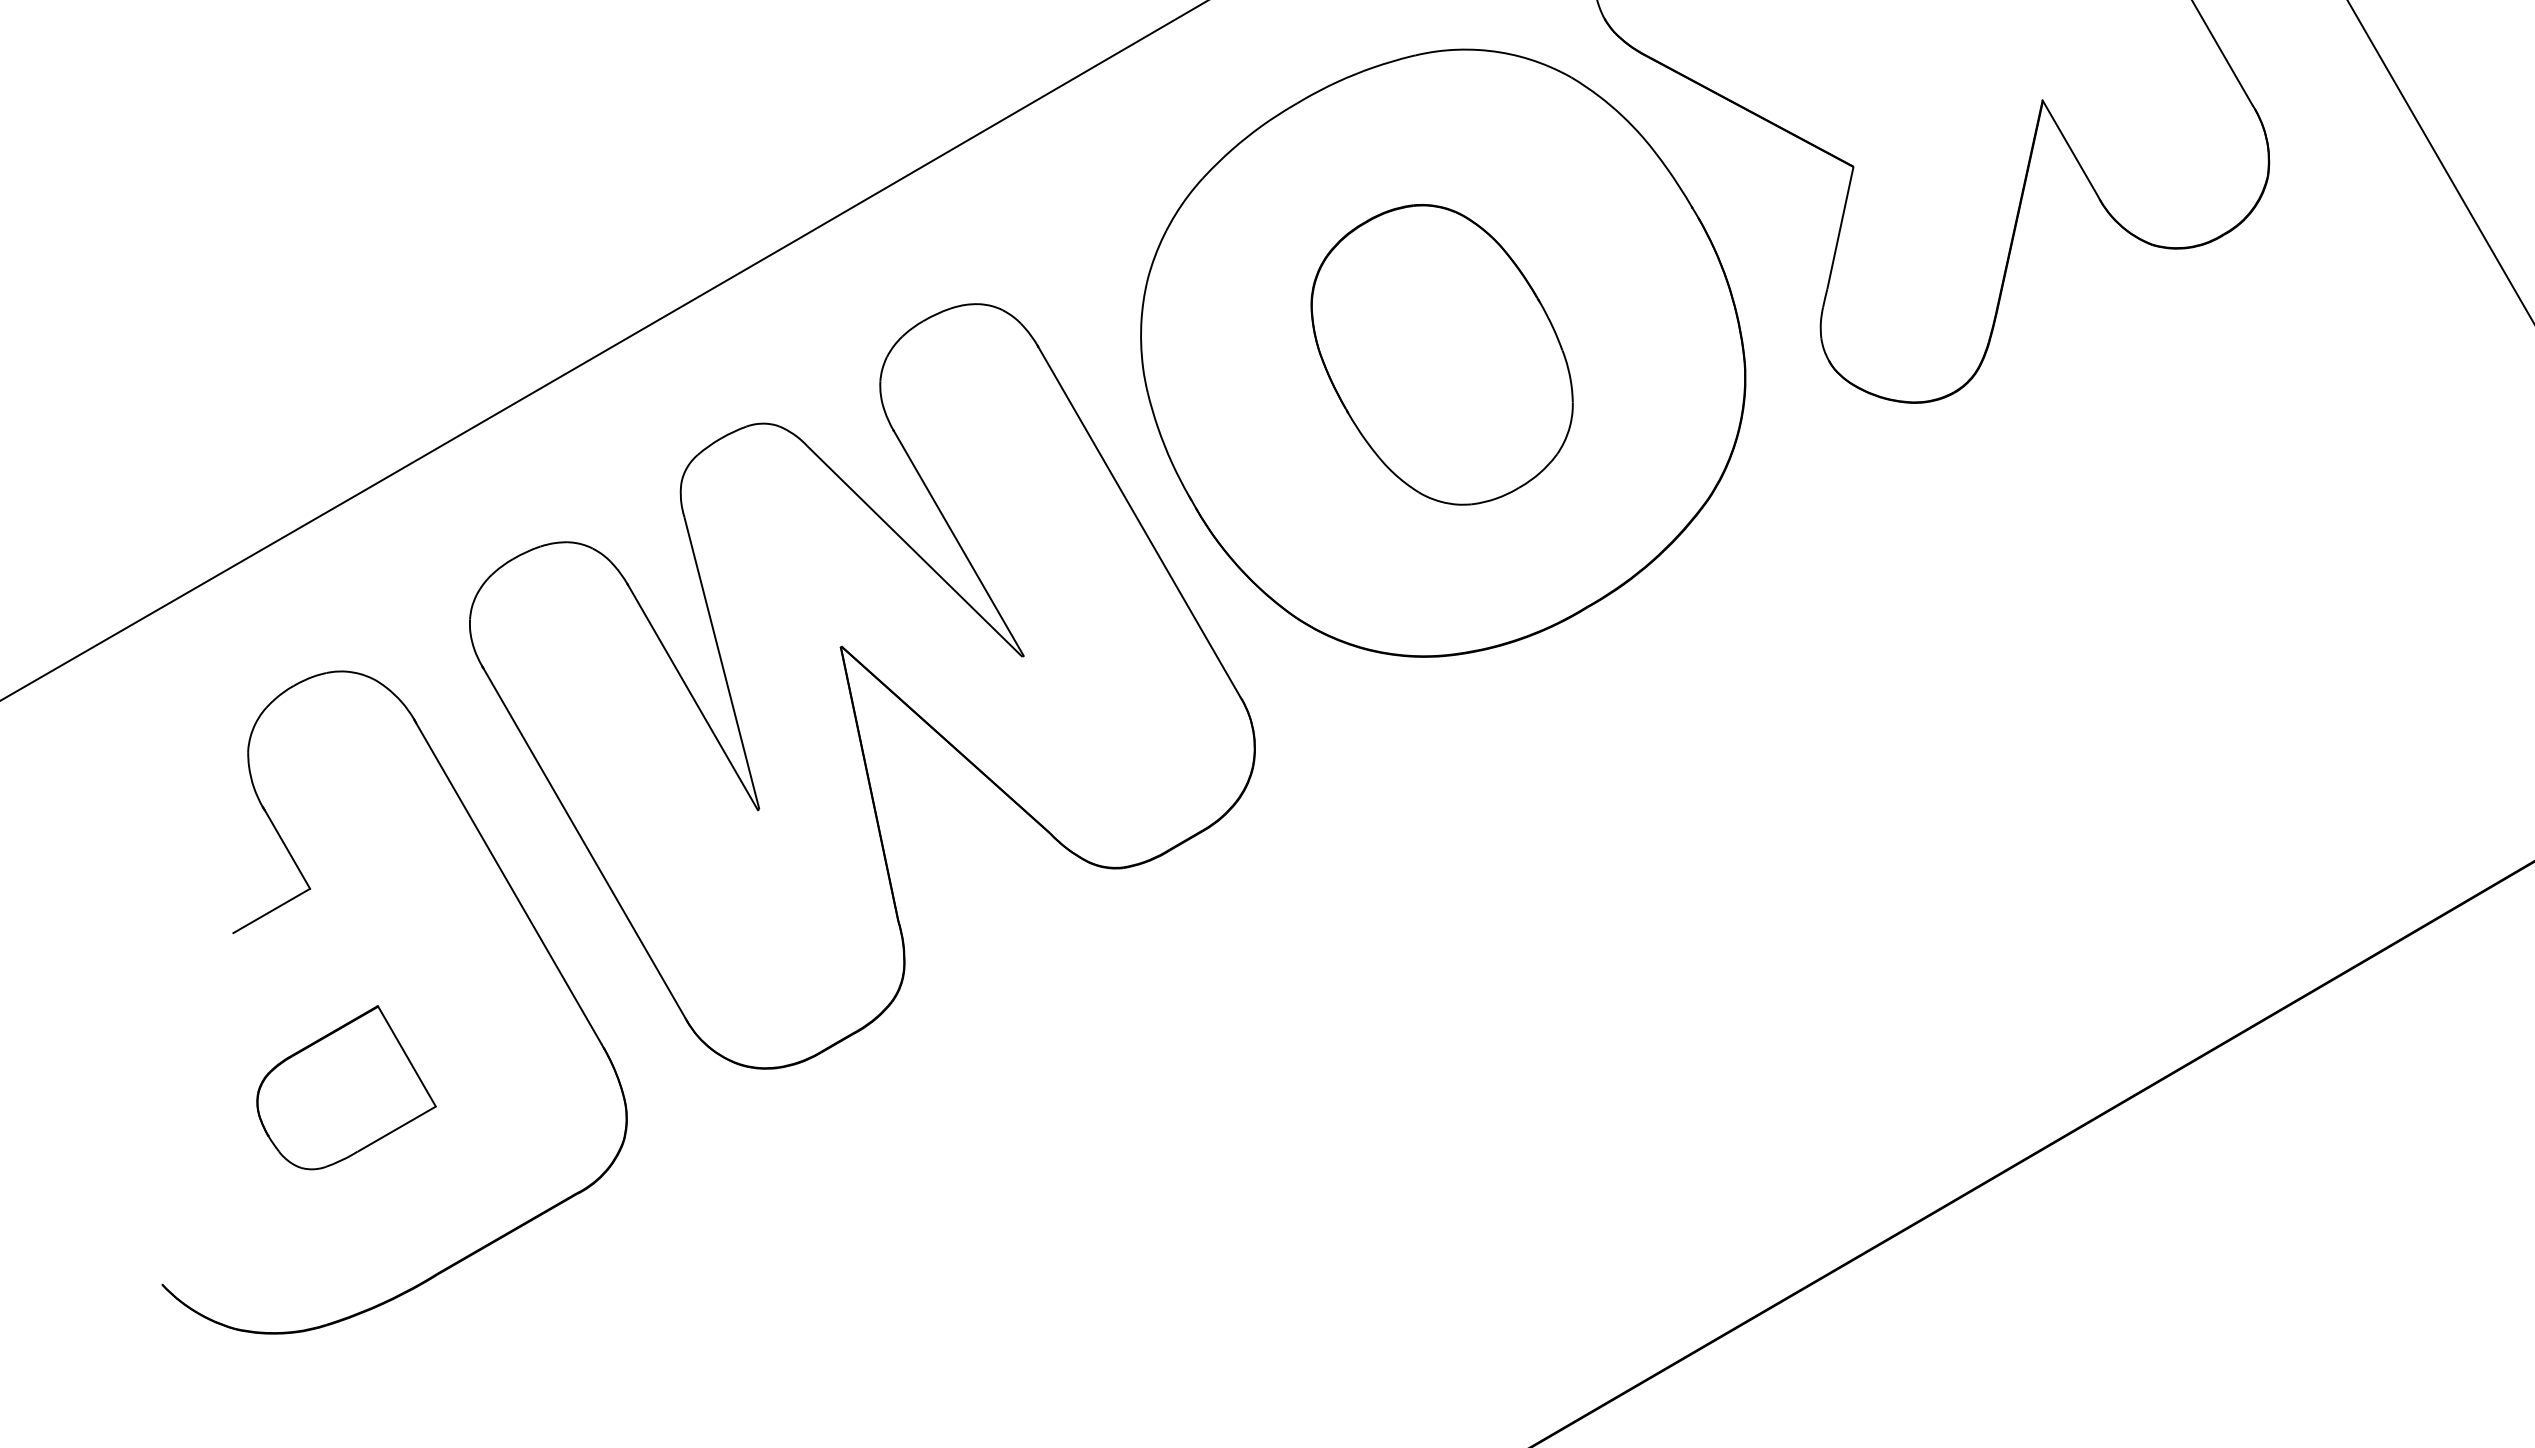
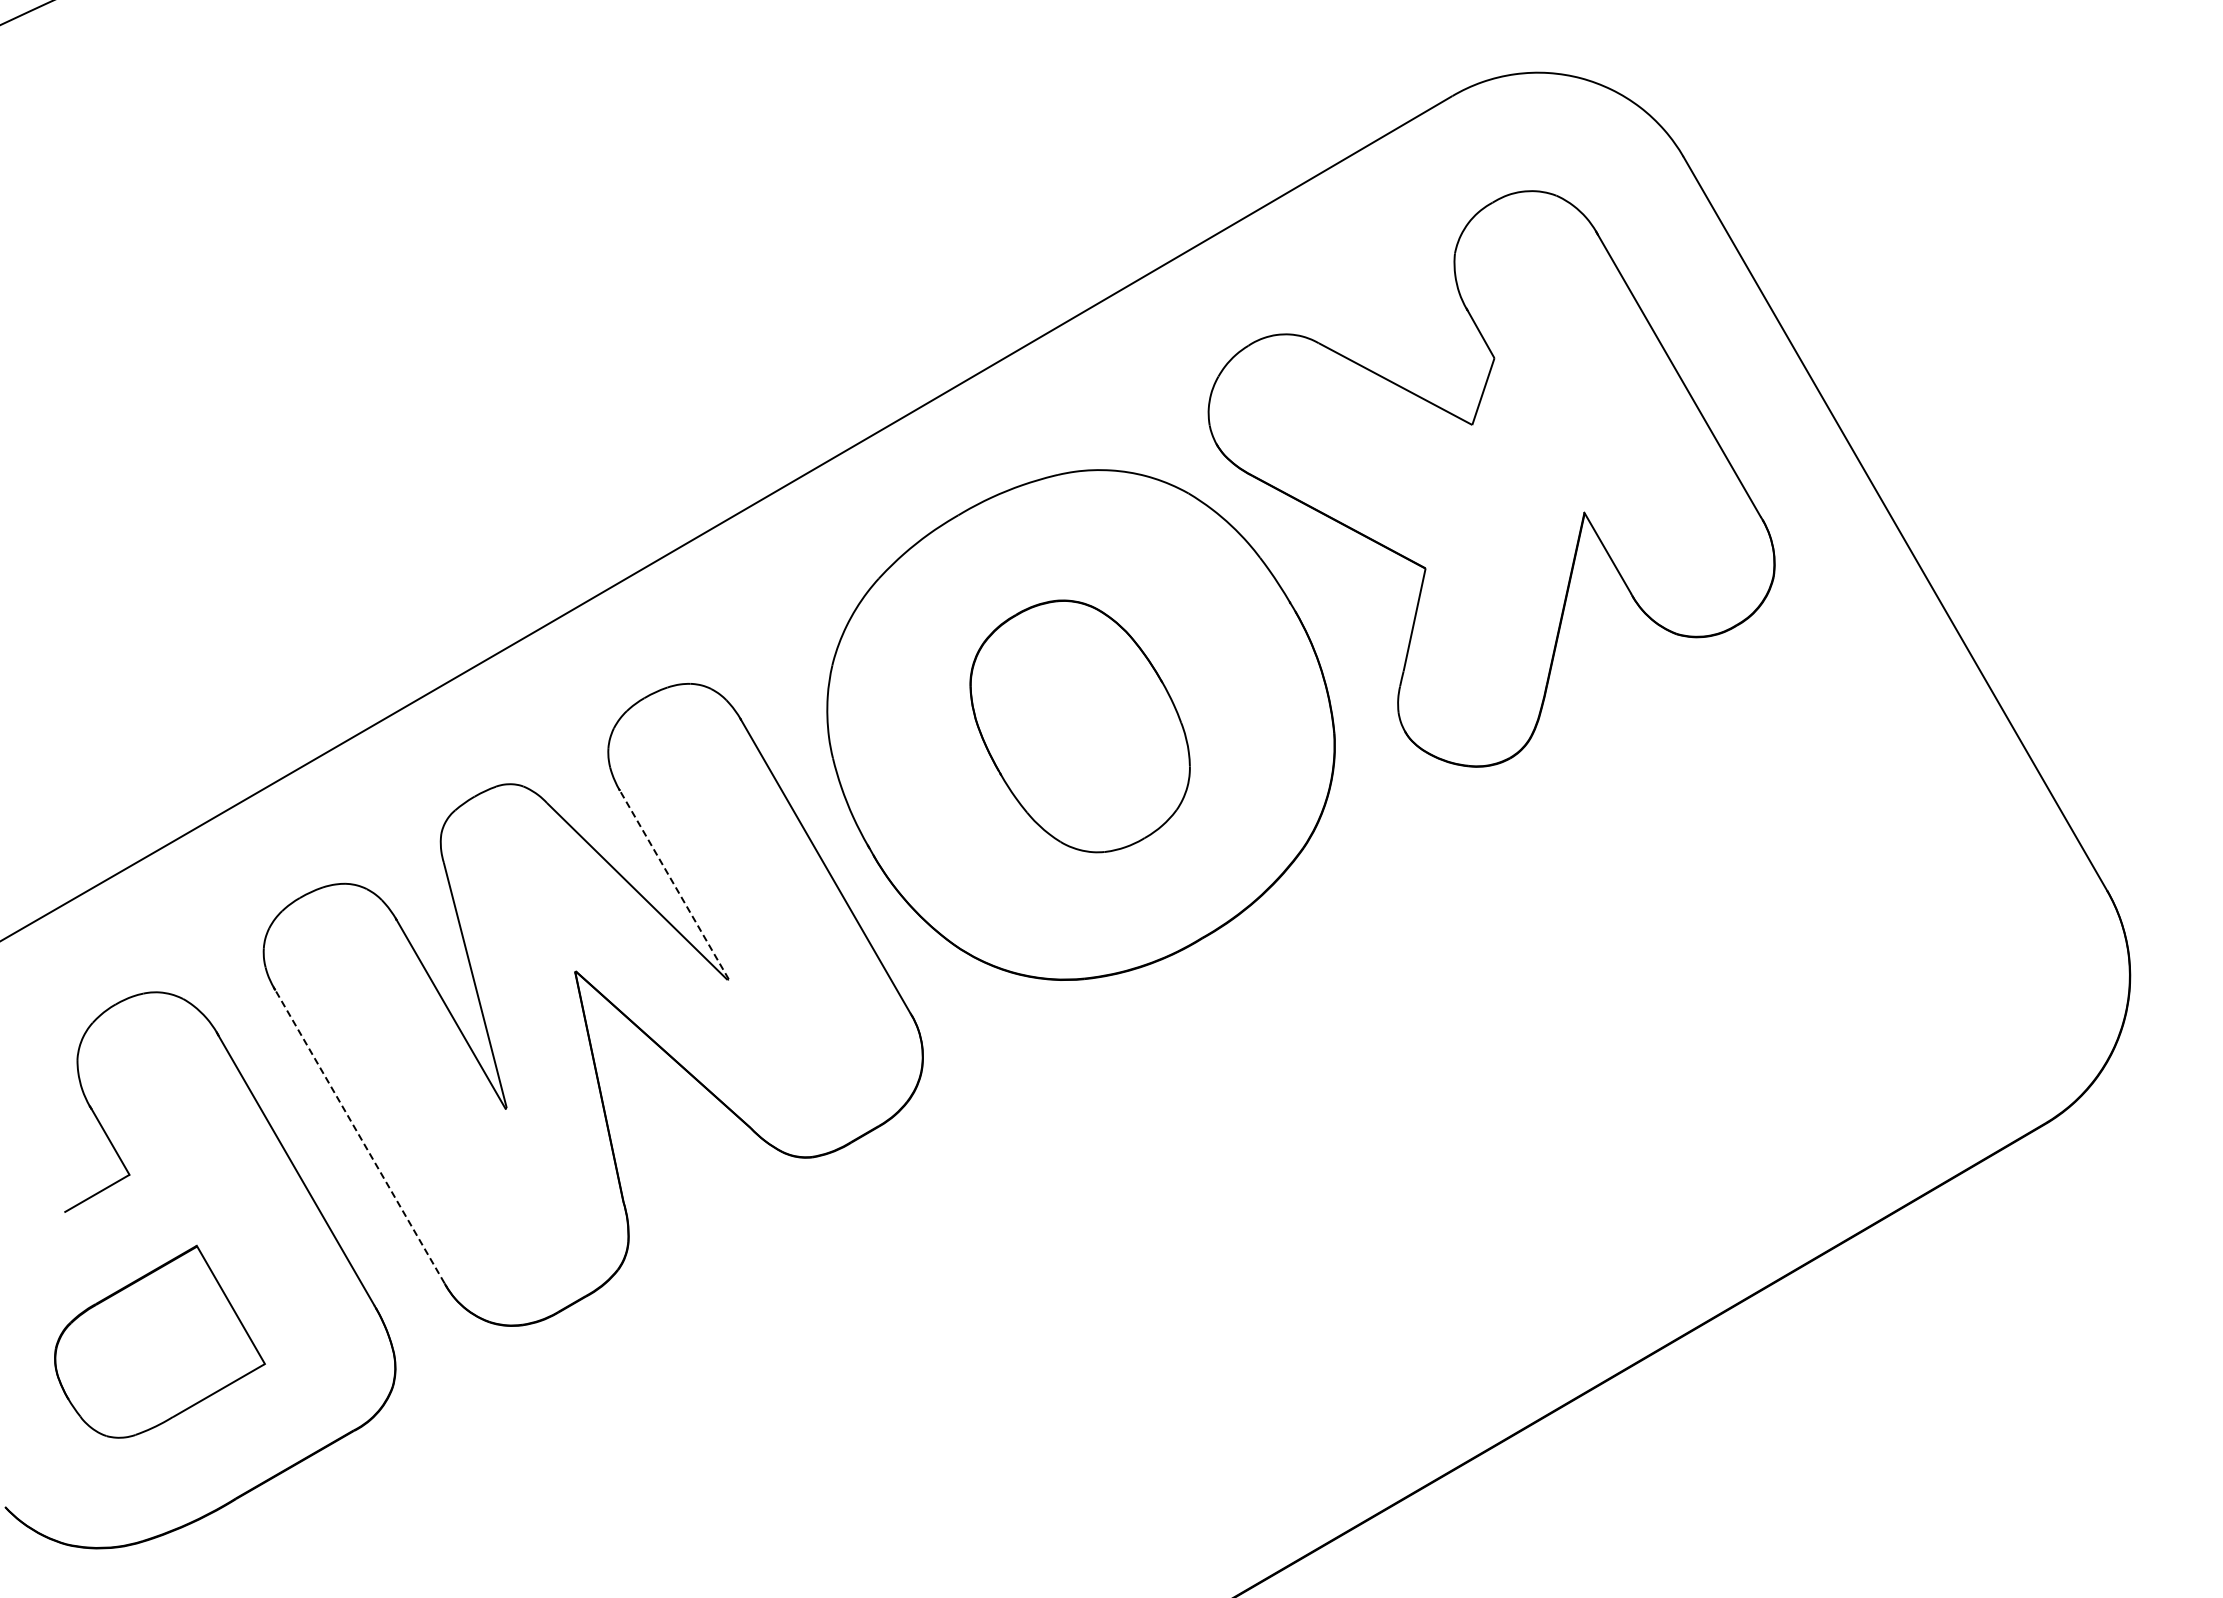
line: (959, 543) -> (674, 884), solid -> dashed
line: (583, 843) -> (359, 1136), solid -> dashed
part: (347, 1087) -> (160, 1341), size x1.4

